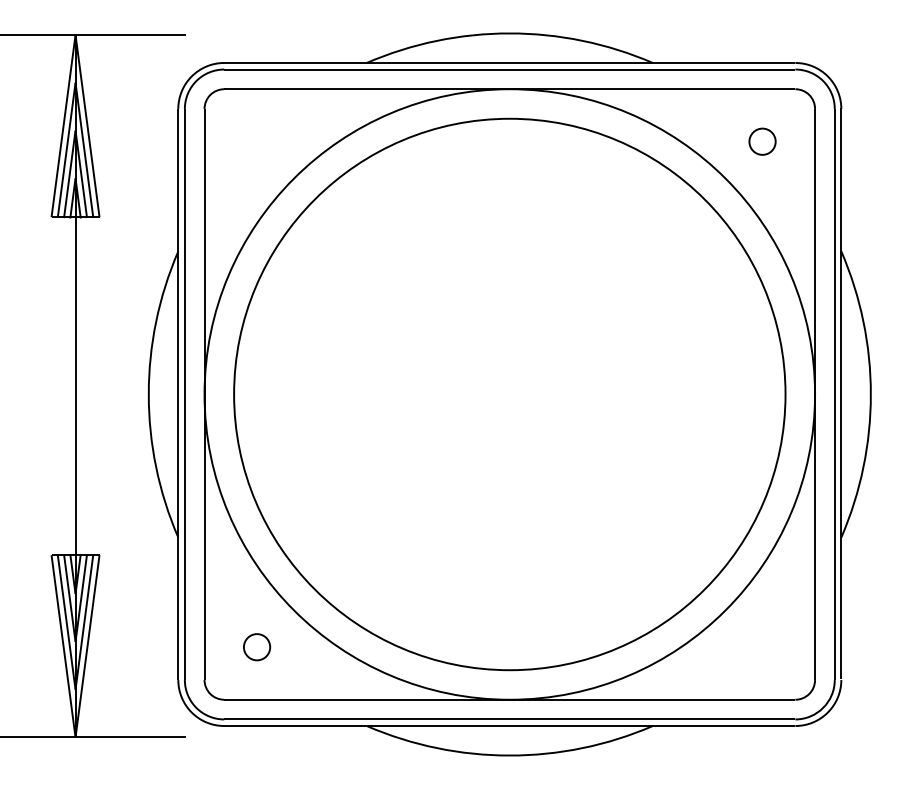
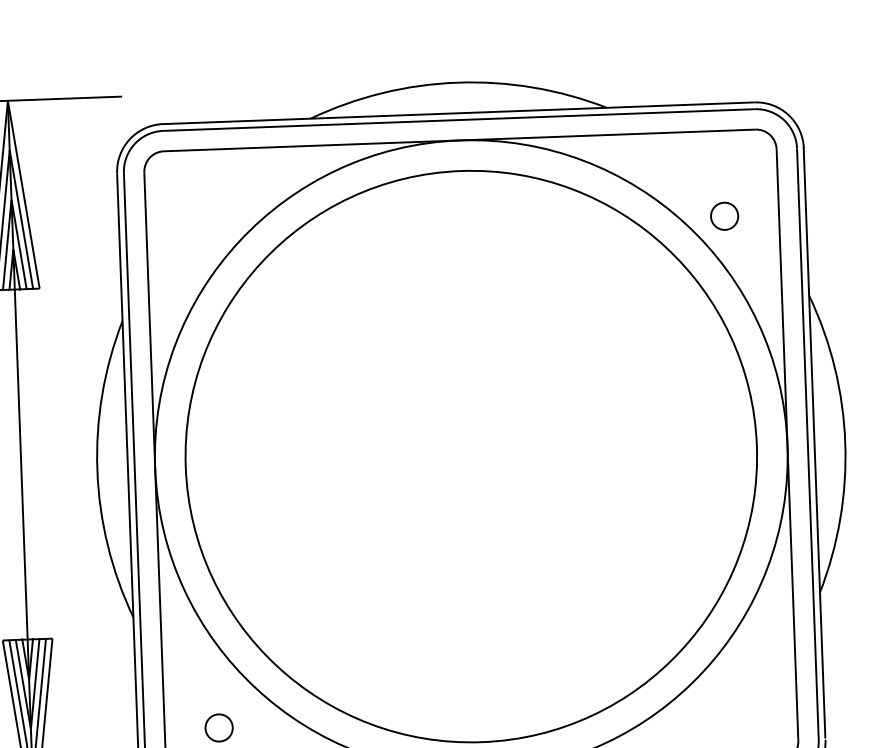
part: (762, 141) -> (724, 216), moved

